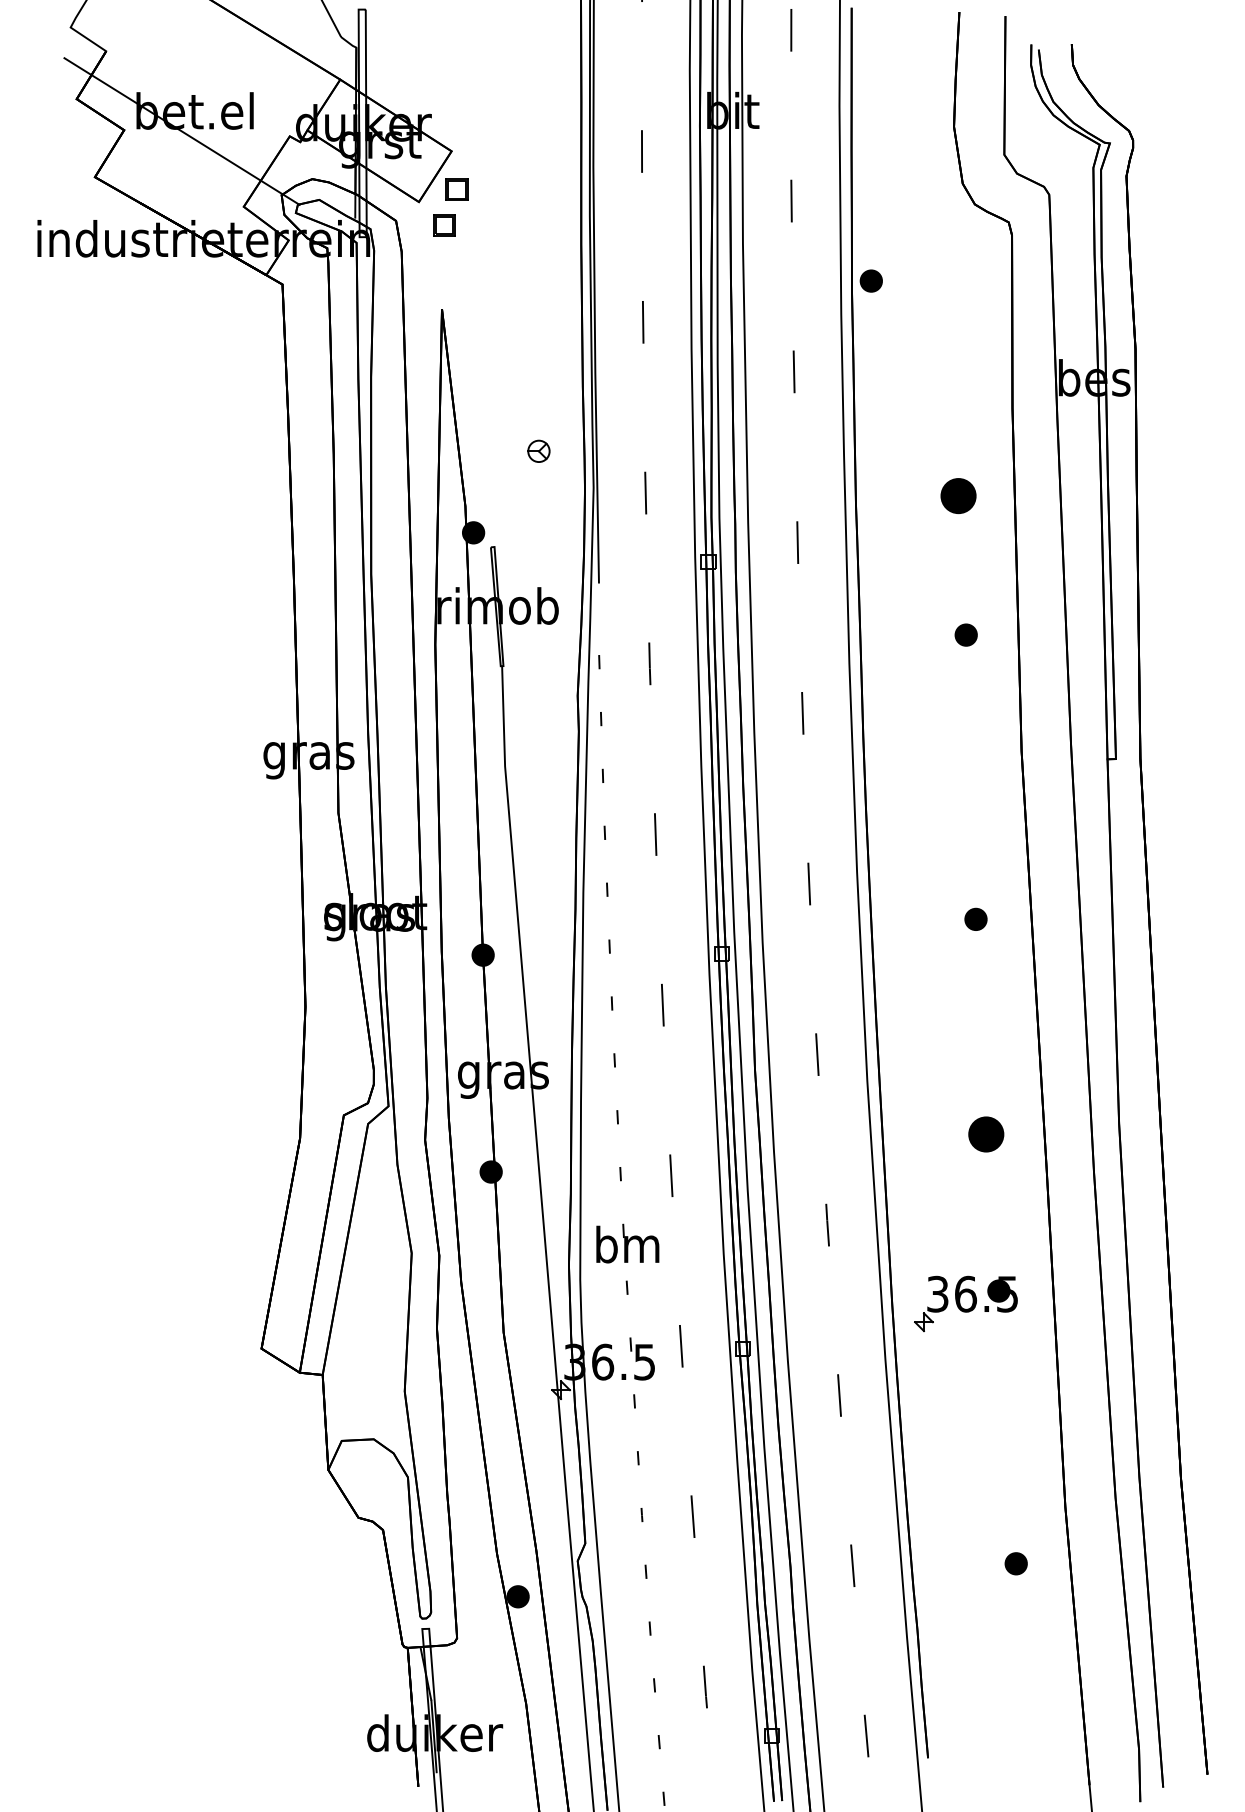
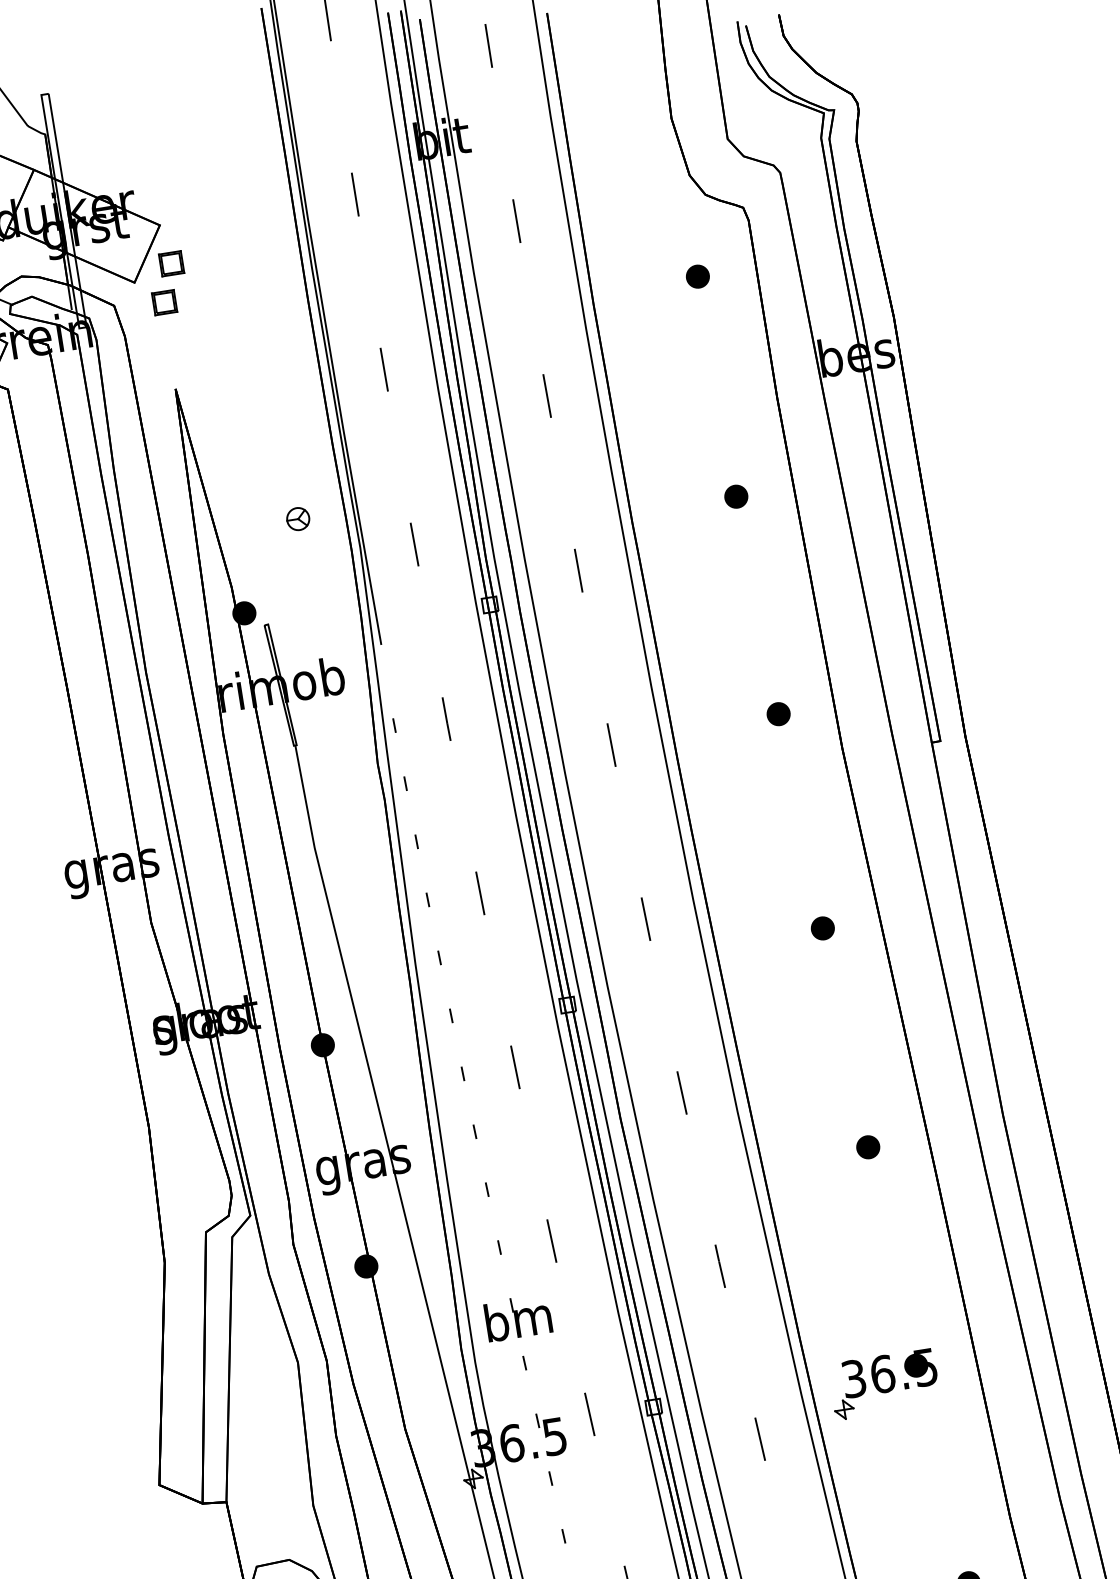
part: (870, 280) -> (696, 276), moved
part: (958, 495) -> (736, 496), size x0.62
part: (965, 634) -> (777, 713), moved
part: (985, 1133) -> (867, 1146), size x0.62
part: (965, 1303) -> (883, 1383), moved

